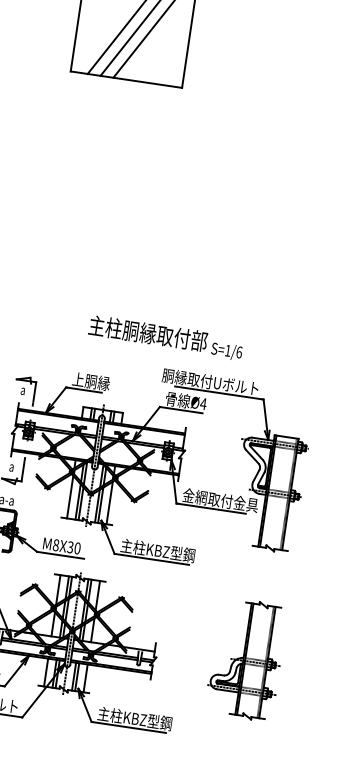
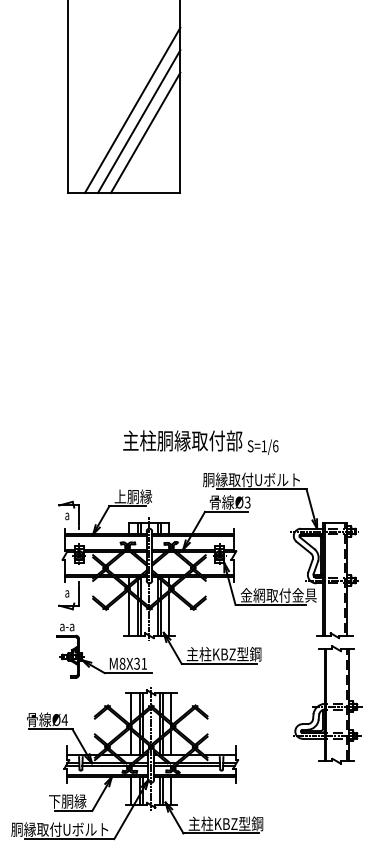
text: (203, 403) -> (247, 502), Ø4 -> Ø3
text: (77, 548) -> (144, 663), M8X30 -> M8X31
part: (246, 658) -> (327, 704), moved

